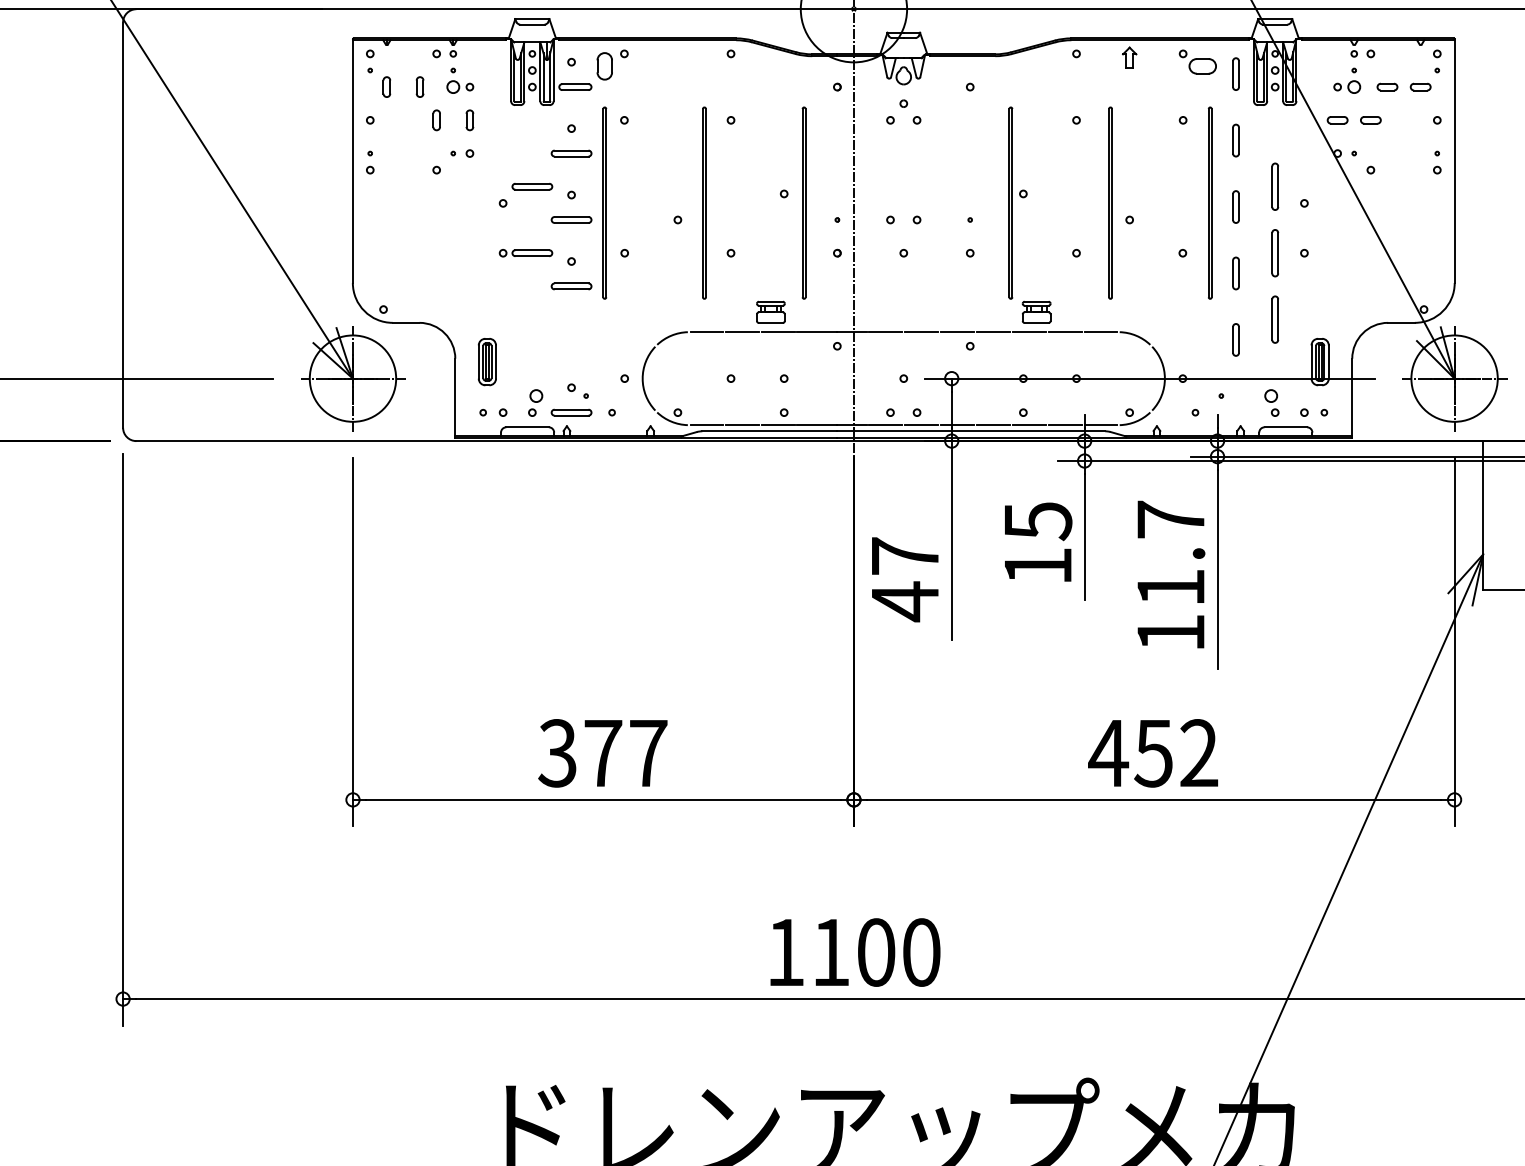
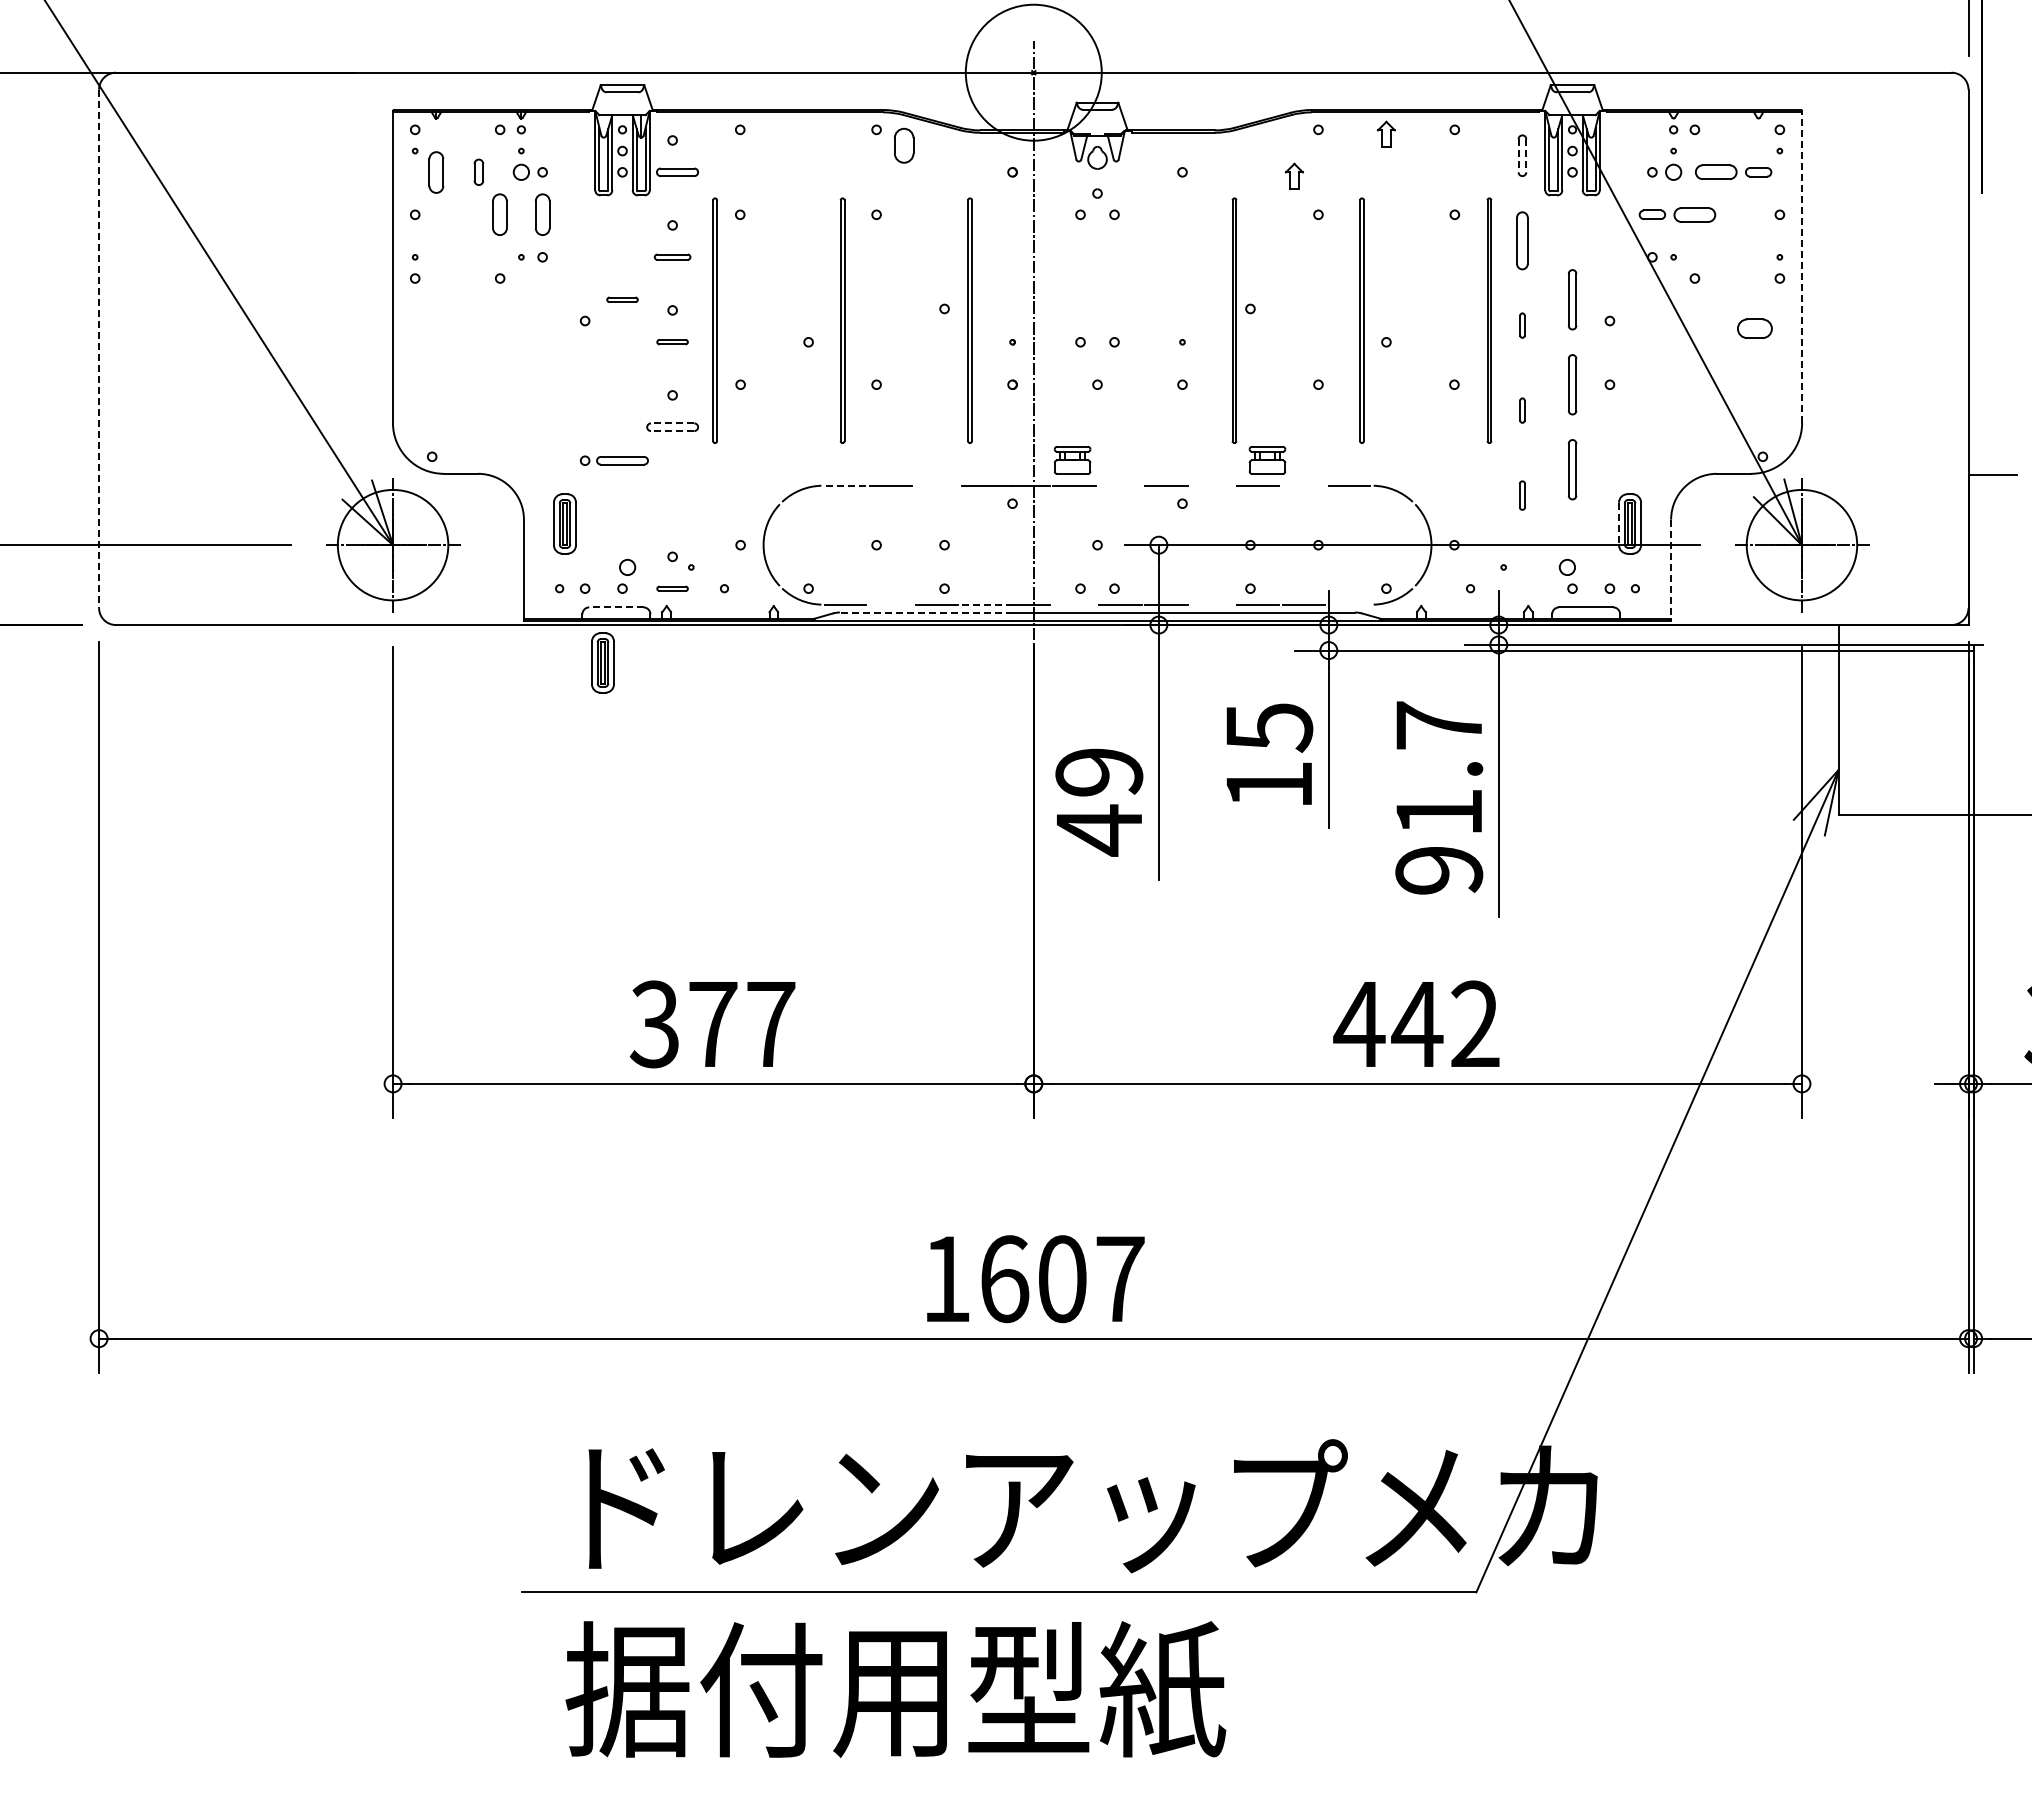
part: (605, 66) -> (904, 145), moved
part: (1202, 66) -> (1754, 328), moved
line: (1232, 73) -> (1518, 155), solid -> dashed
line: (1239, 73) -> (1526, 155), solid -> dashed
part: (386, 86) -> (436, 171), size x1.6
part: (1386, 87) -> (1715, 172), size x1.6
part: (1057, 89) -> (1293, 175), added
part: (436, 120) -> (500, 214), size x1.6
part: (469, 120) -> (542, 214), size x1.6
part: (1370, 120) -> (1694, 214), size x1.6
part: (1236, 140) -> (1522, 240), size x1.4
part: (571, 152) -> (672, 256), size x0.7
line: (1455, 161) -> (1802, 267), solid -> dashed
part: (532, 186) -> (622, 299), size x0.6
part: (1236, 206) -> (1522, 325), size x0.6
part: (571, 219) -> (672, 341), size x0.6
line: (123, 225) -> (99, 349), solid -> dashed
part: (525, 253) -> (613, 460), moved
part: (1236, 273) -> (1522, 410), size x0.6
line: (571, 283) -> (672, 423), solid -> dashed
line: (571, 289) -> (672, 431), solid -> dashed
part: (770, 312) -> (1072, 460), moved
line: (706, 331) -> (845, 485), solid -> dashed
line: (777, 331) -> (936, 485), removed
line: (921, 331) -> (1120, 485), removed
line: (993, 331) -> (1212, 485), removed
line: (1064, 331) -> (1303, 485), removed
part: (1236, 339) -> (1522, 495), size x0.7
line: (1311, 362) -> (1619, 524), solid -> dashed
line: (1352, 398) -> (1671, 570), solid -> dashed
part: (571, 412) -> (672, 588), size x0.6
line: (741, 425) -> (890, 604), removed
line: (816, 425) -> (986, 604), solid -> dashed
line: (885, 425) -> (1074, 604), removed
line: (993, 425) -> (1212, 604), removed
line: (1100, 425) -> (1349, 604), removed
line: (526, 427) -> (615, 607), solid -> dashed
line: (769, 431) -> (925, 612), solid -> dashed
part: (516, 470) -> (602, 662), added
text: (905, 556) -> (1099, 772), 47 -> 49
text: (1171, 633) -> (1439, 870), 11.7 -> 91.7
text: (1153, 754) -> (1417, 1025), 452 -> 442
text: (876, 952) -> (1062, 1279), 1100 -> 1607

